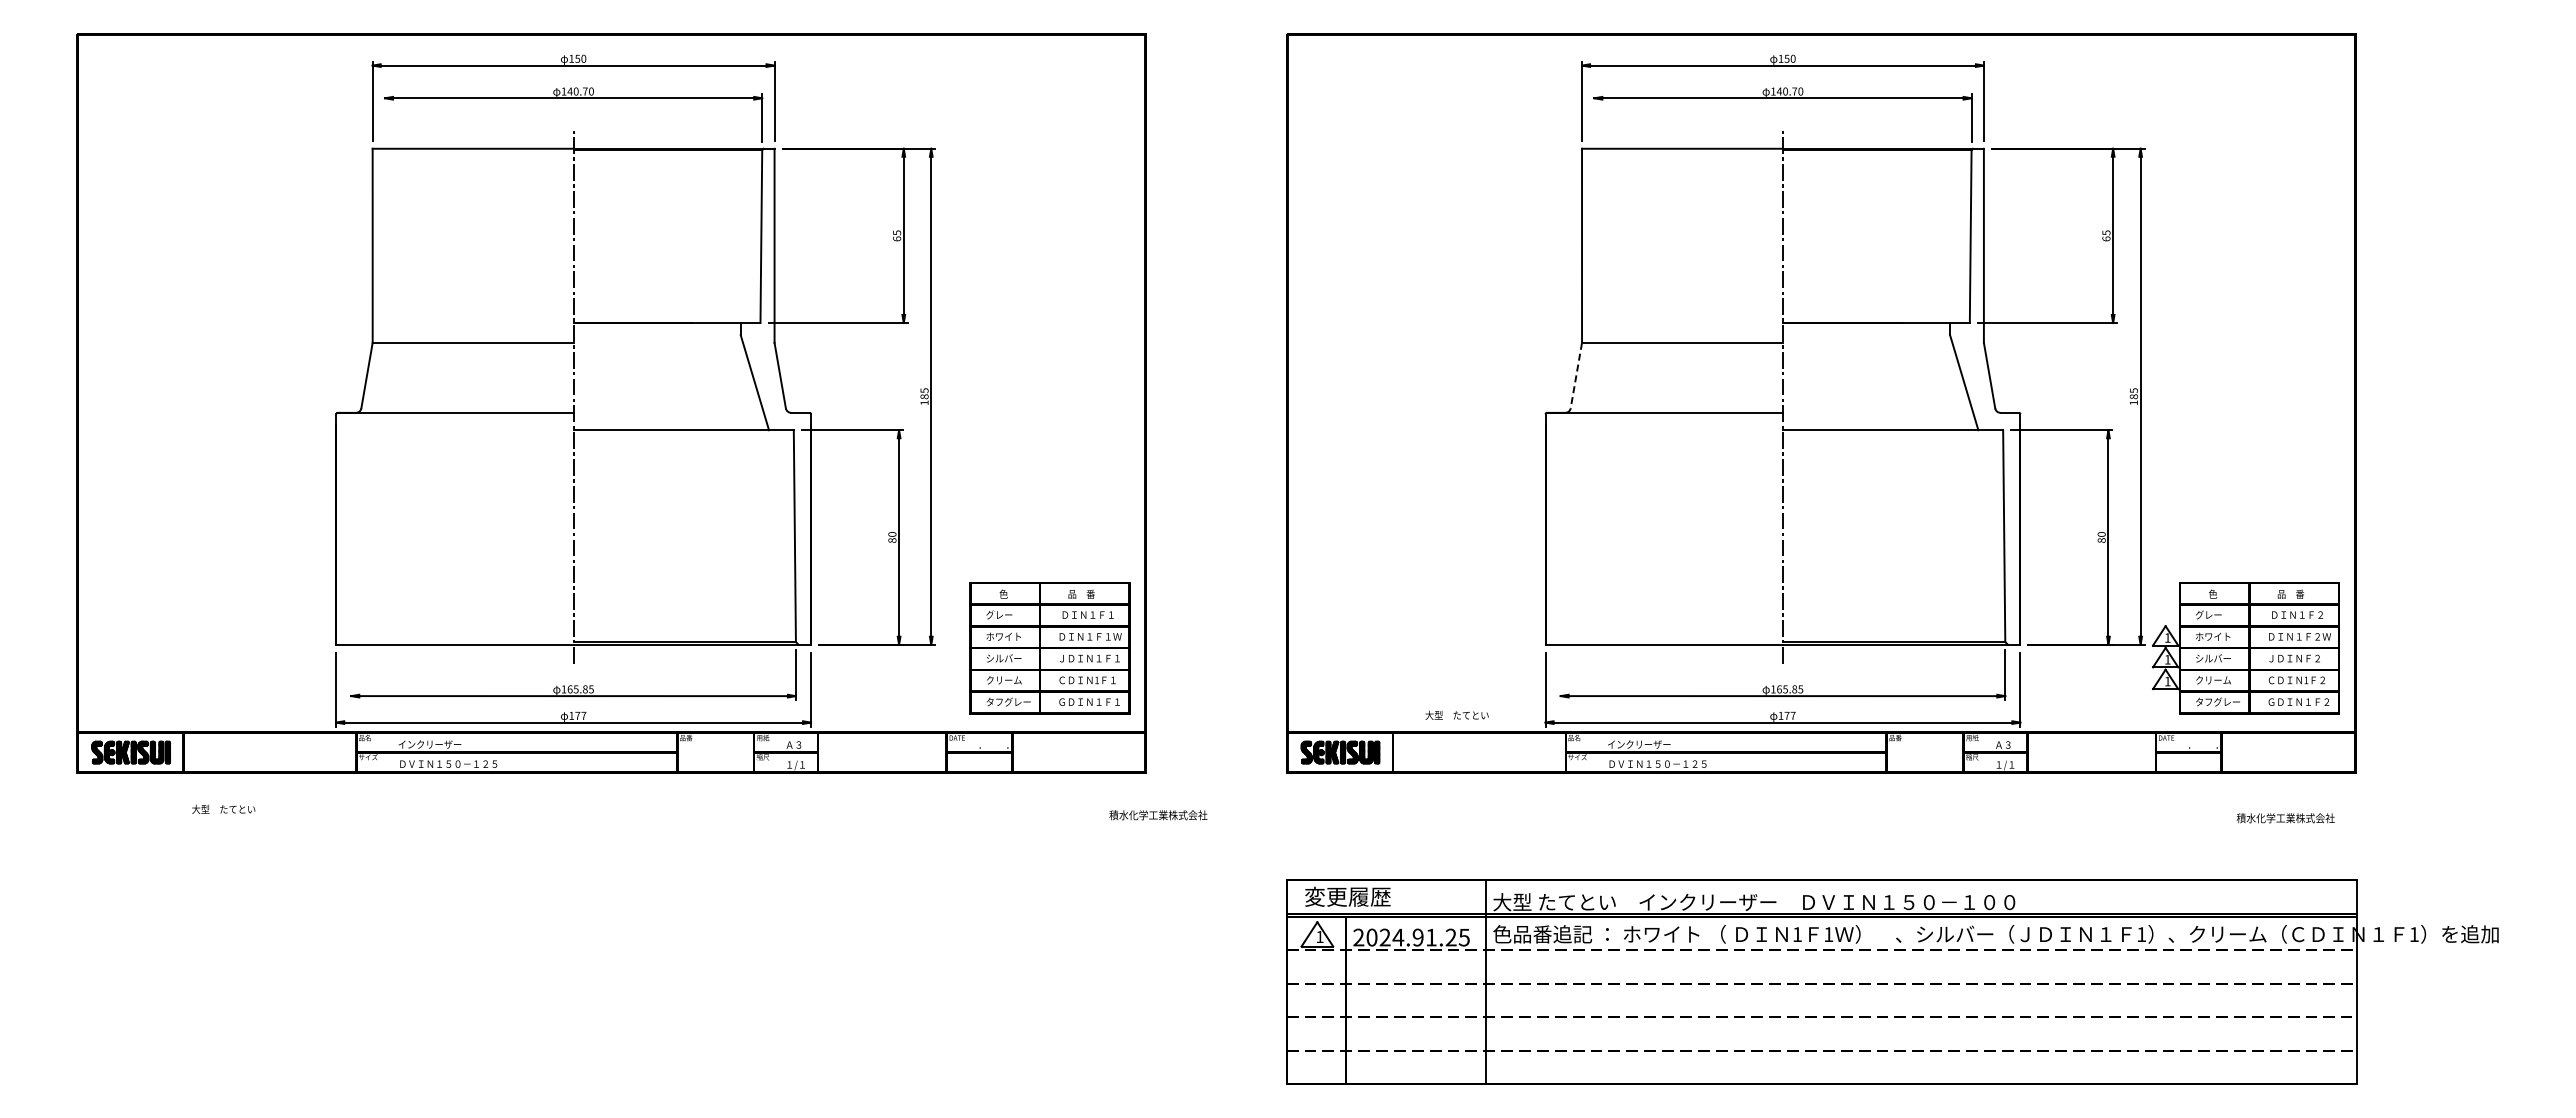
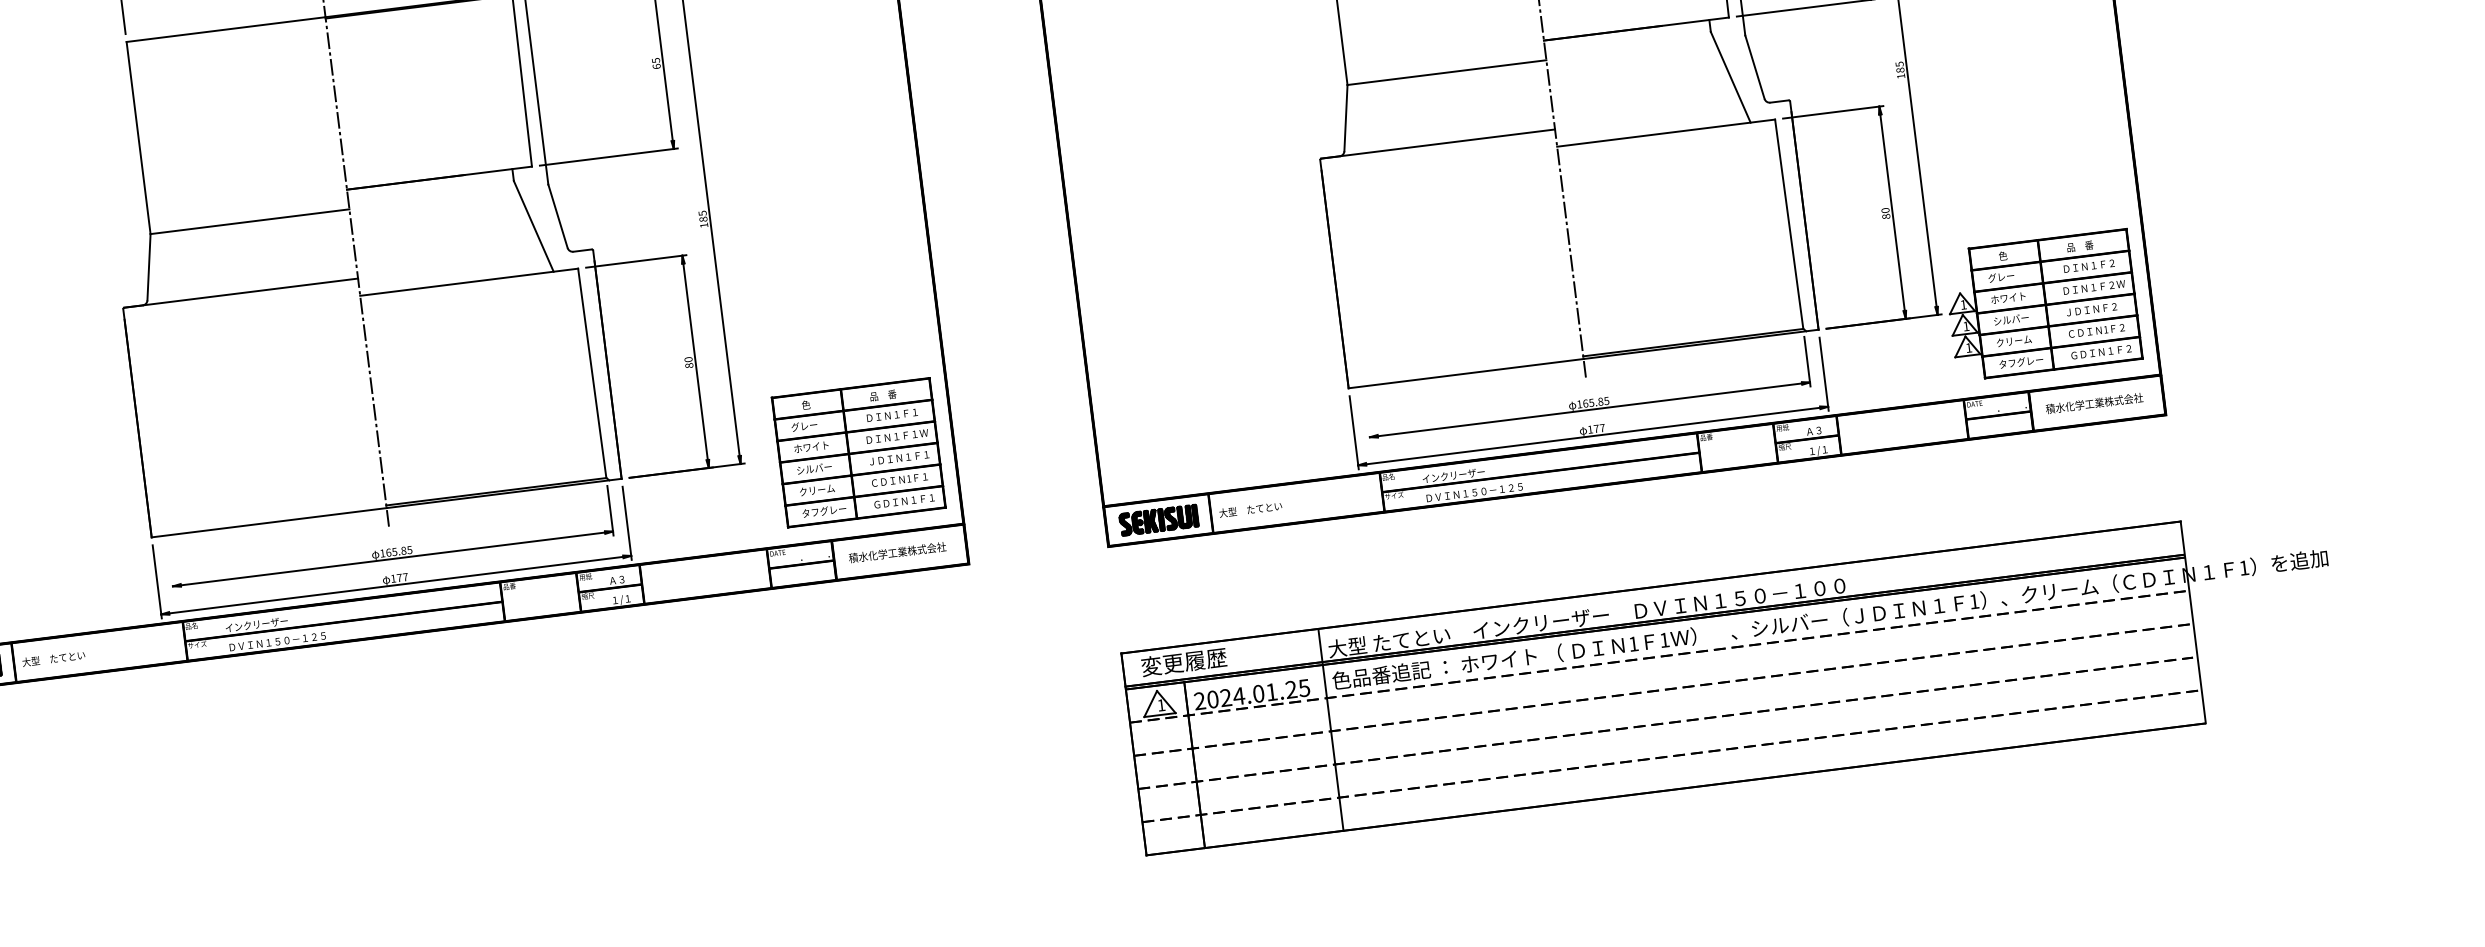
line: (1576, 376) -> (1346, 118), dashed -> solid
text: (1456, 714) -> (1250, 508), moved
text: (223, 808) -> (53, 657), moved
text: (1158, 815) -> (897, 552), moved
text: (2285, 818) -> (2094, 403), moved
text: (1417, 937) -> (1257, 693), 2024.91.25 -> 2024.01.25

